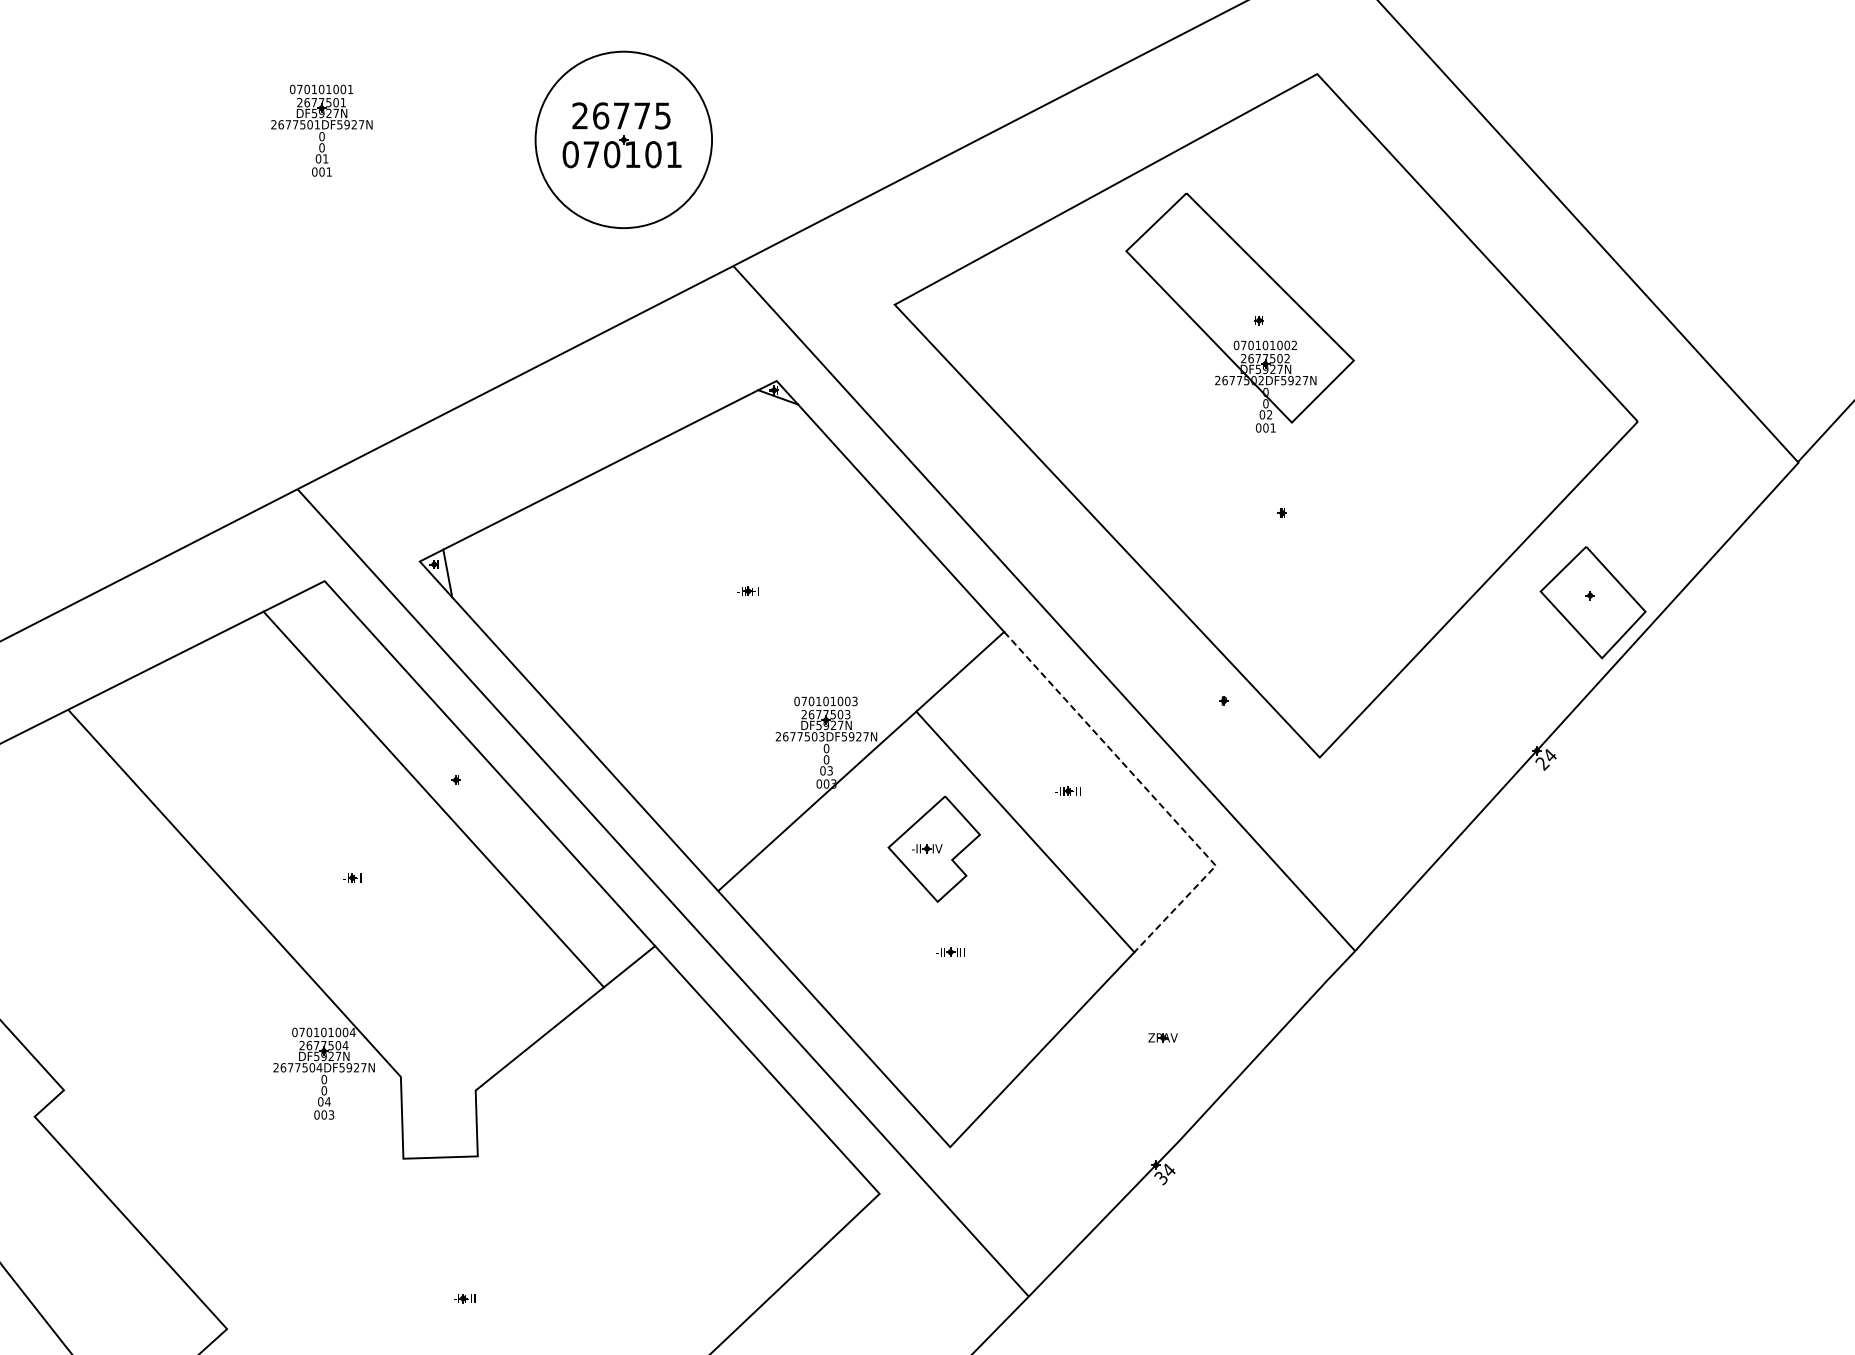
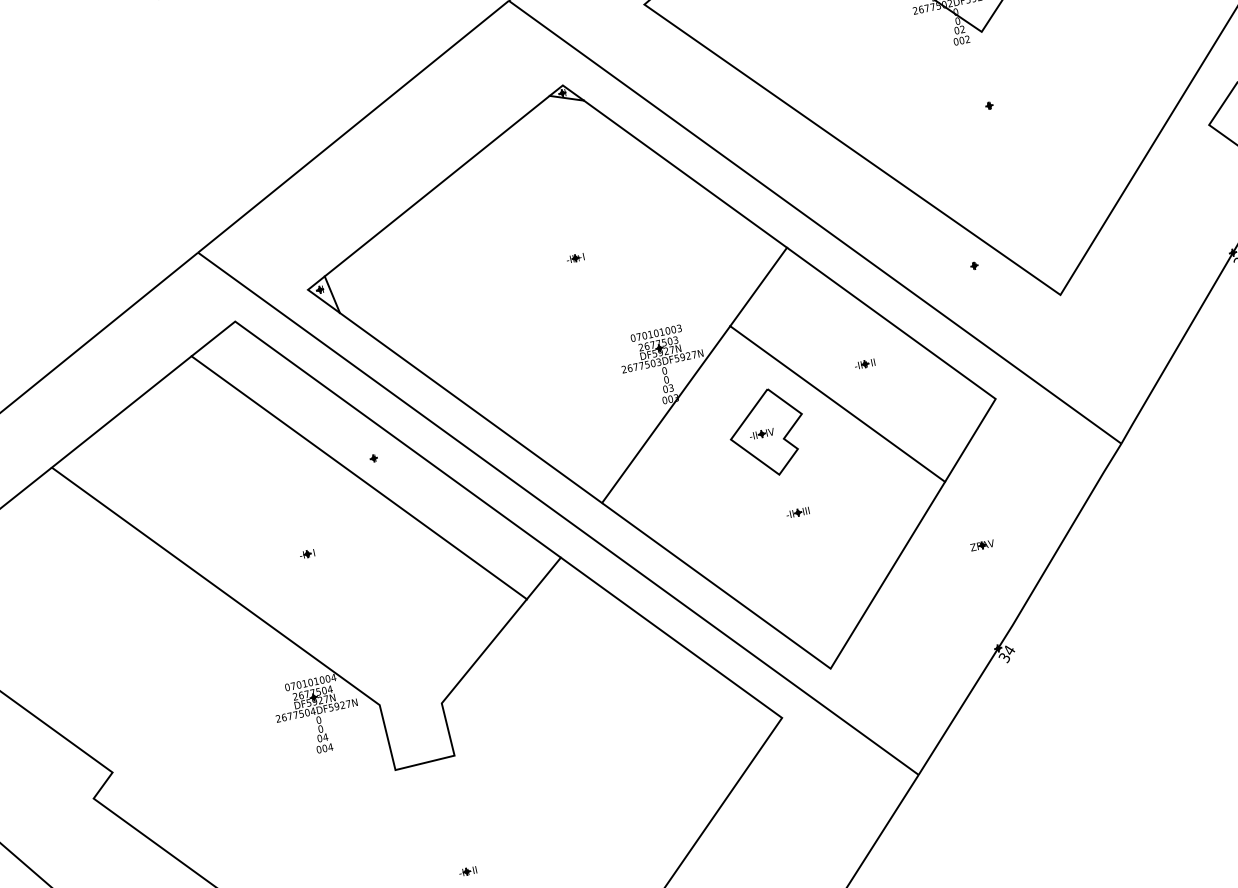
text: (1272, 427) -> (967, 39), 001 -> 002
line: (1149, 792) -> (930, 351), dashed -> solid
text: (331, 1114) -> (330, 746), 003 -> 004

